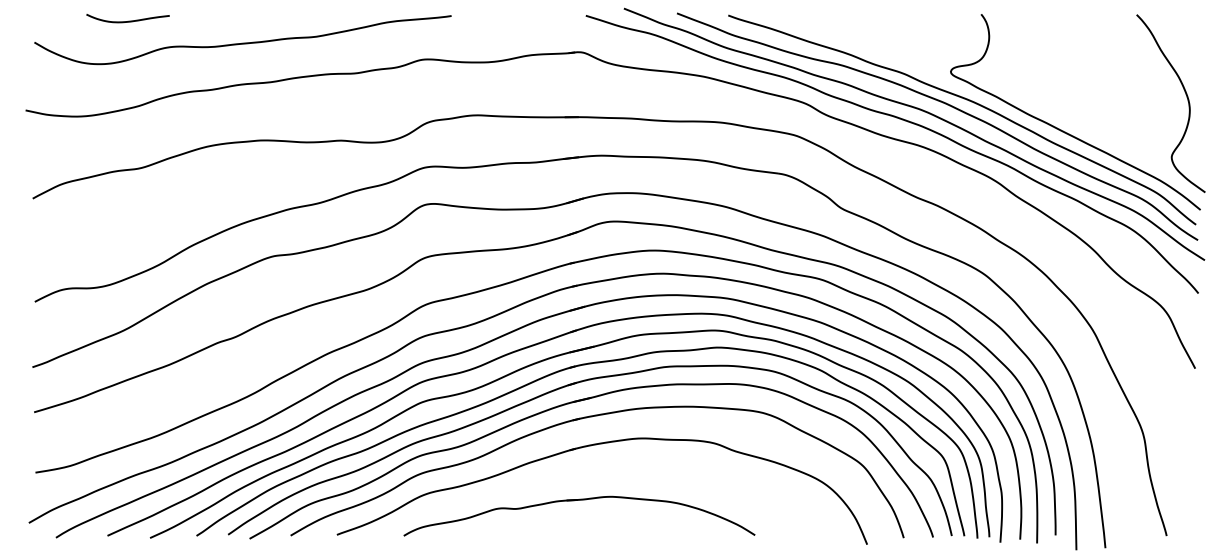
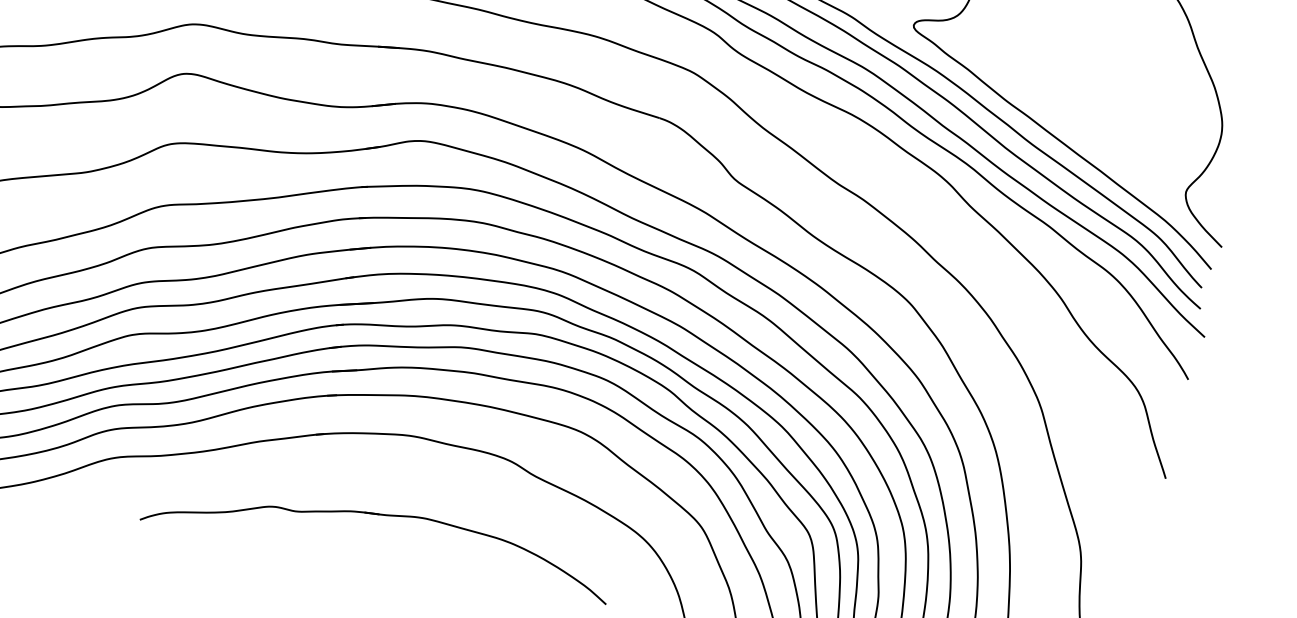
part: (574, 501) -> (374, 515), moved

